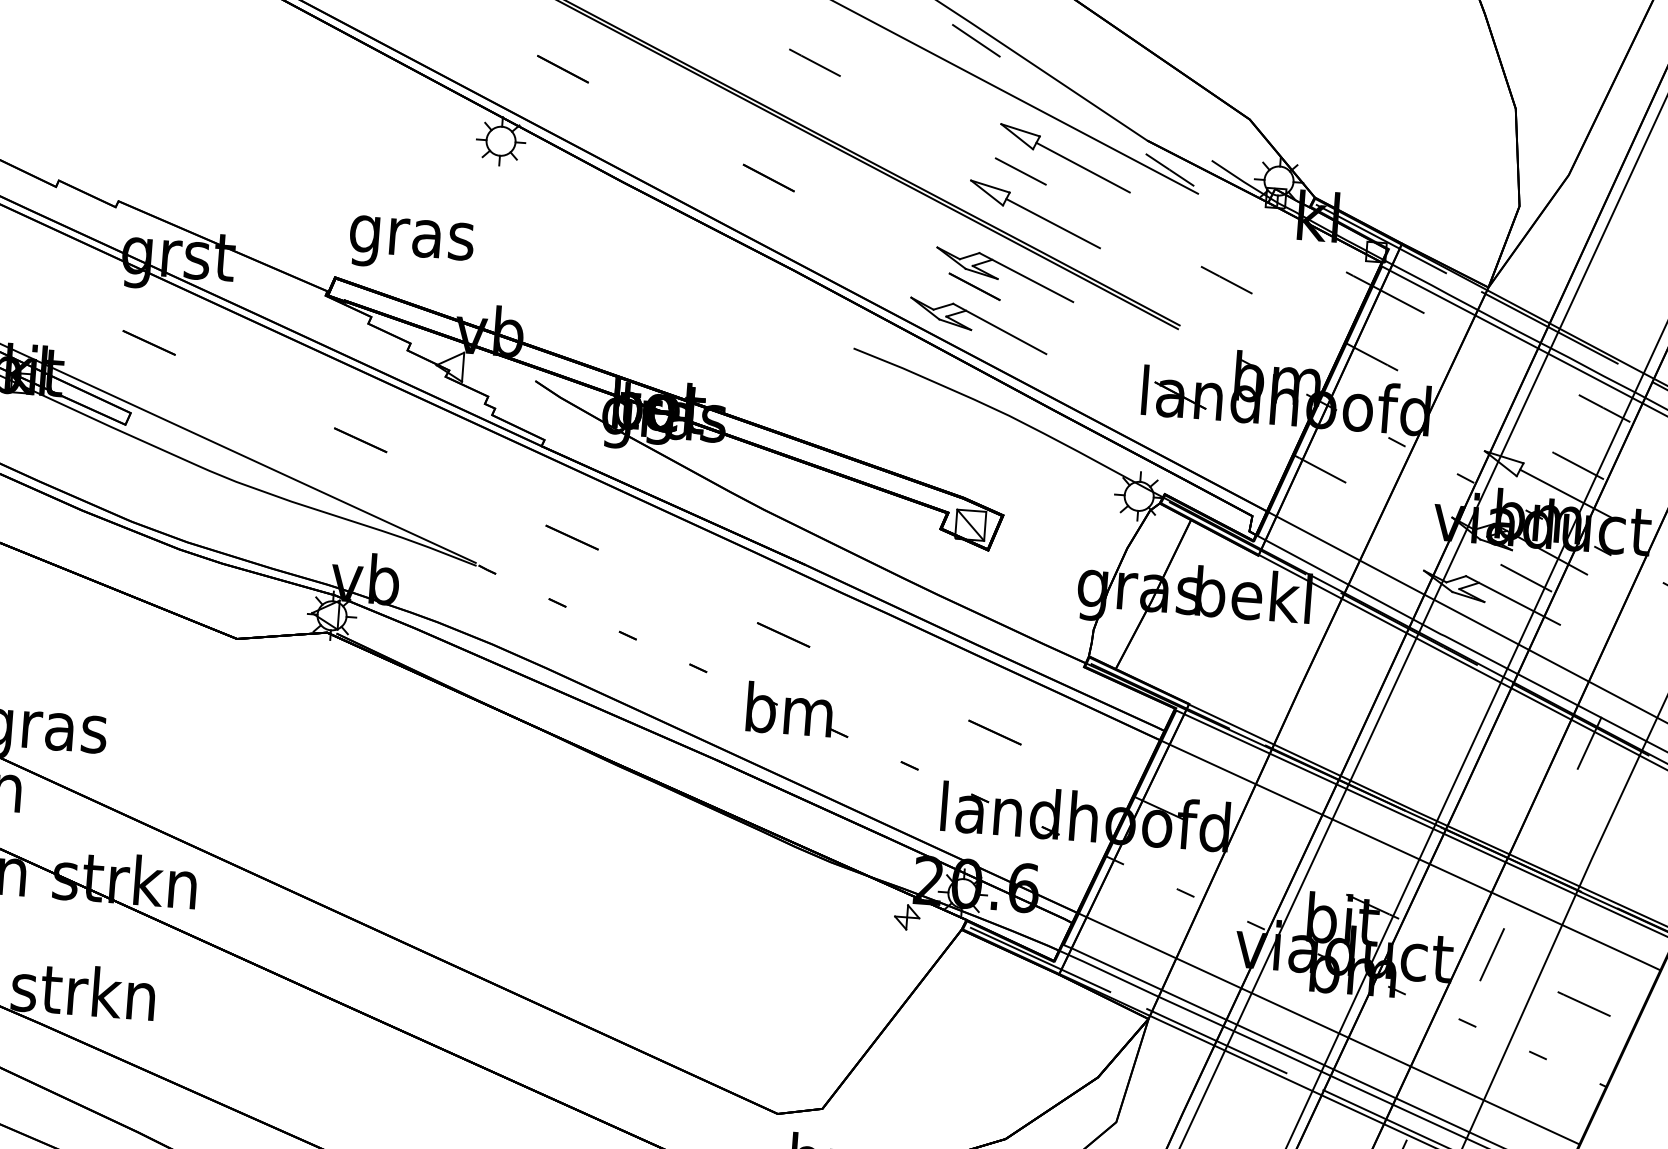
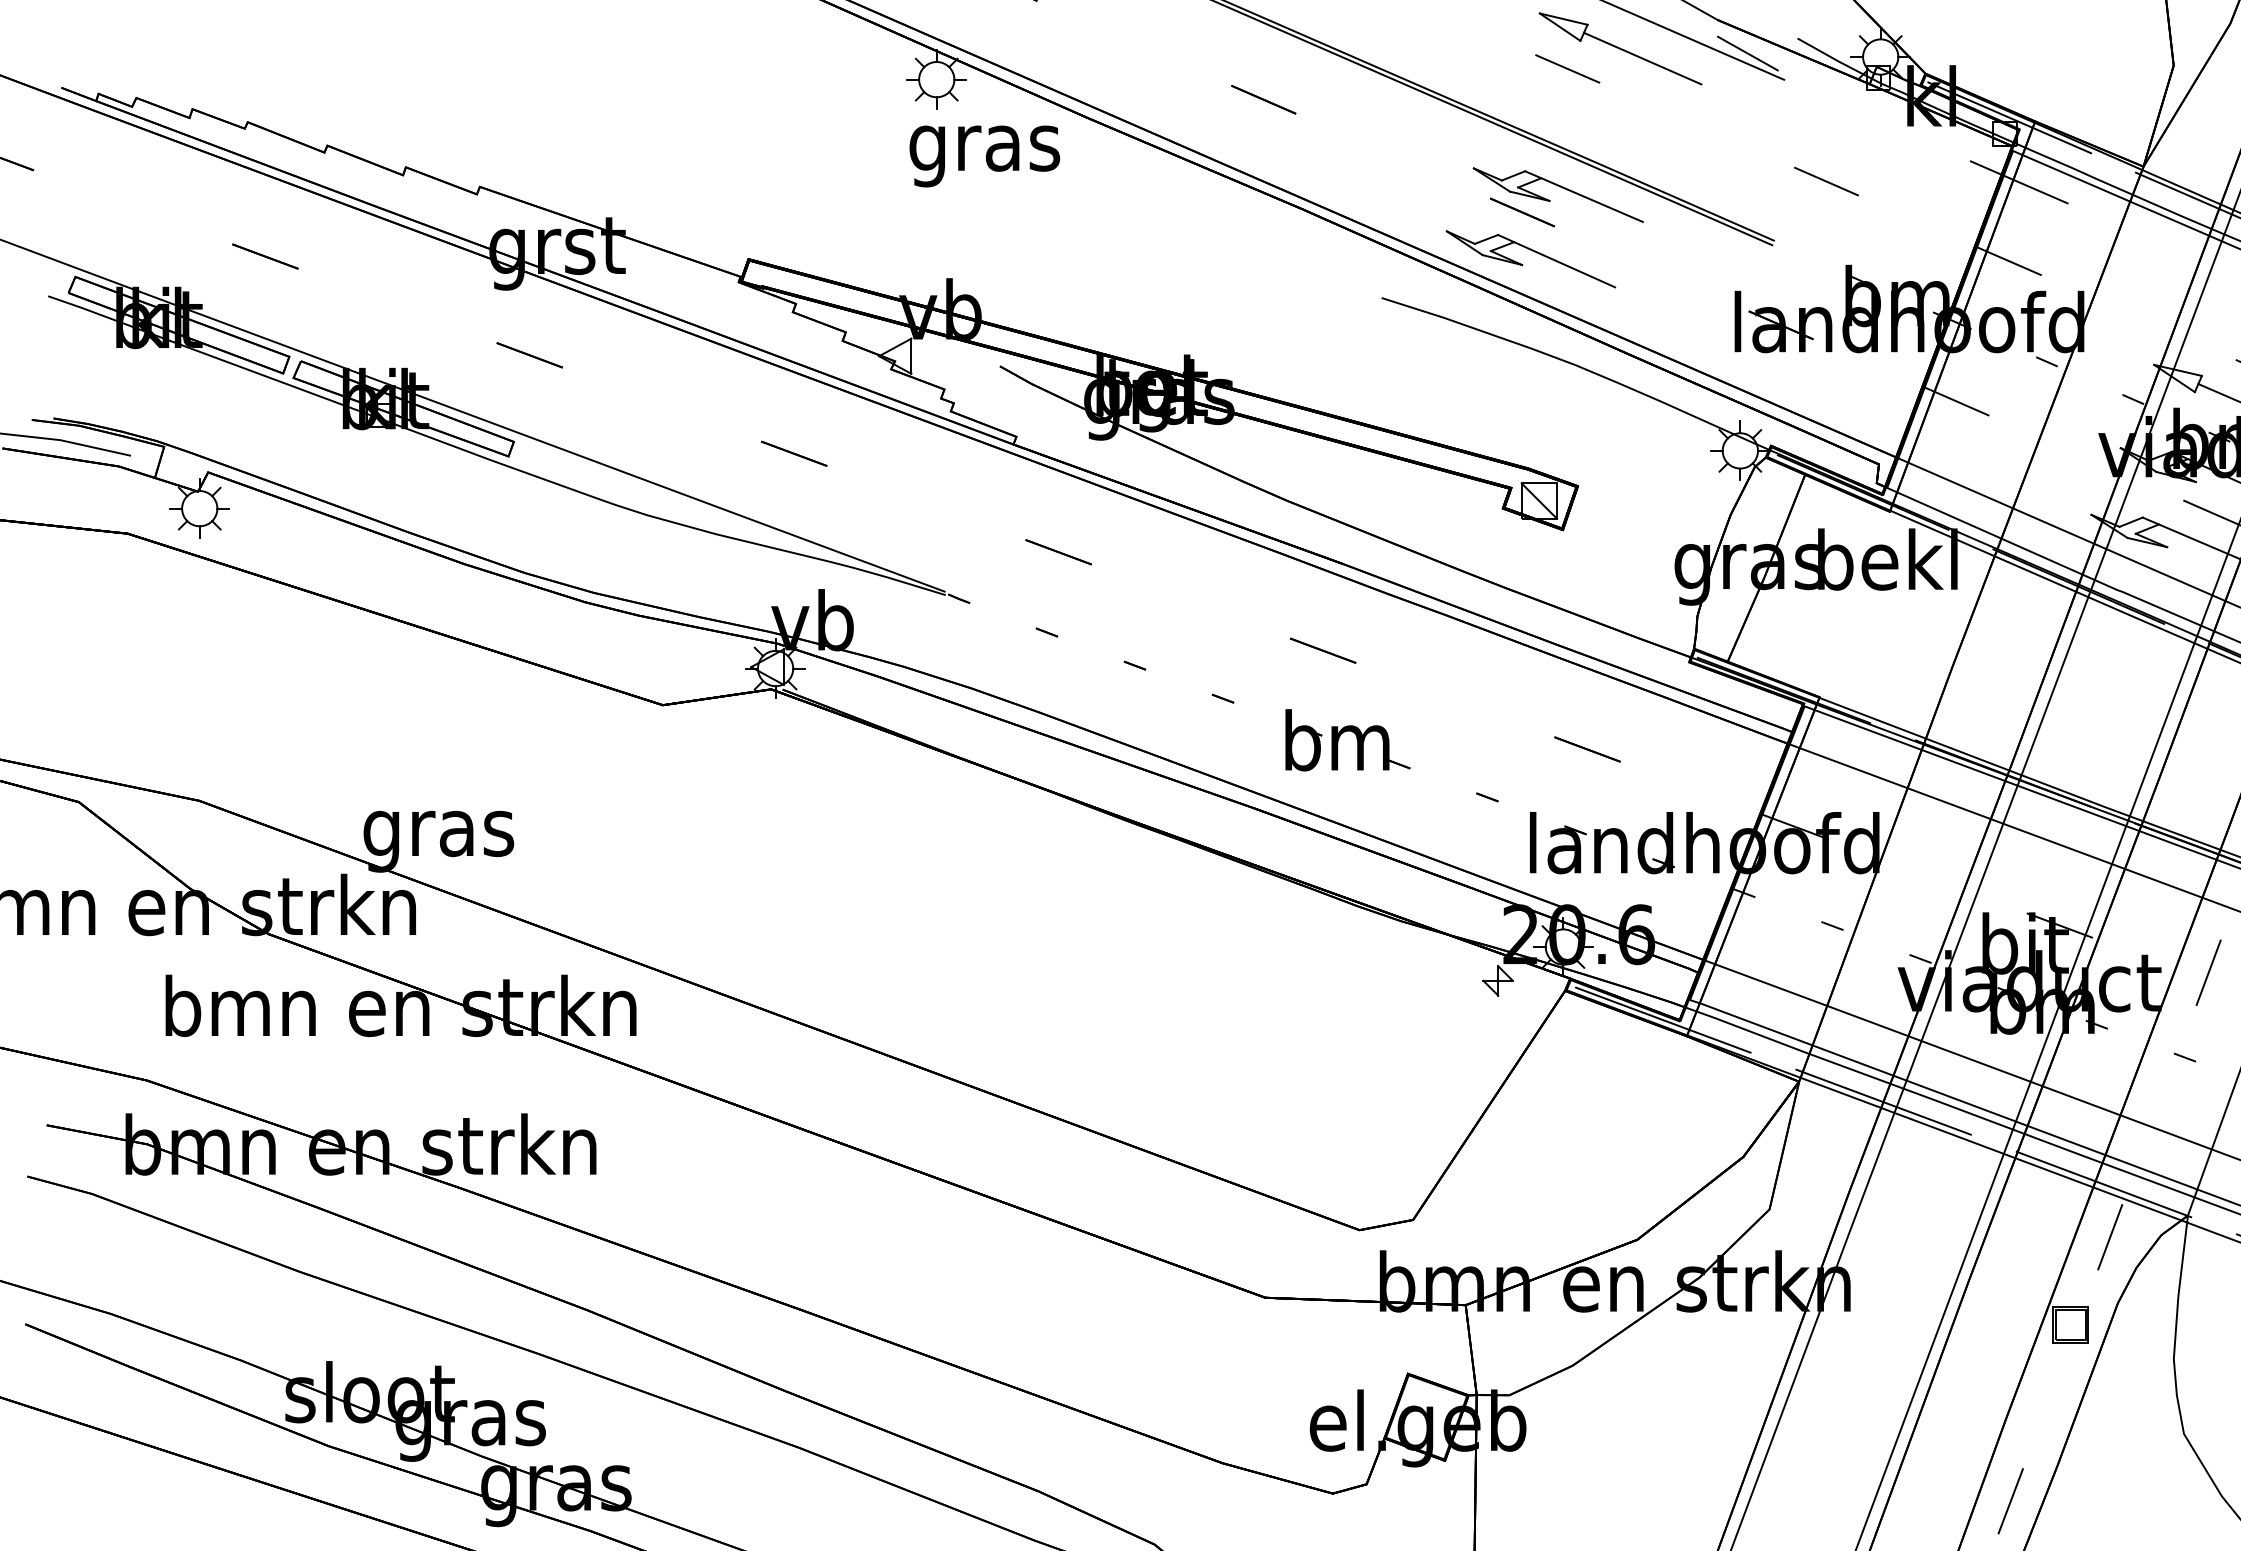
part: (1035, 214) -> (1589, 119), removed
text: (411, 244) -> (984, 156), moved

